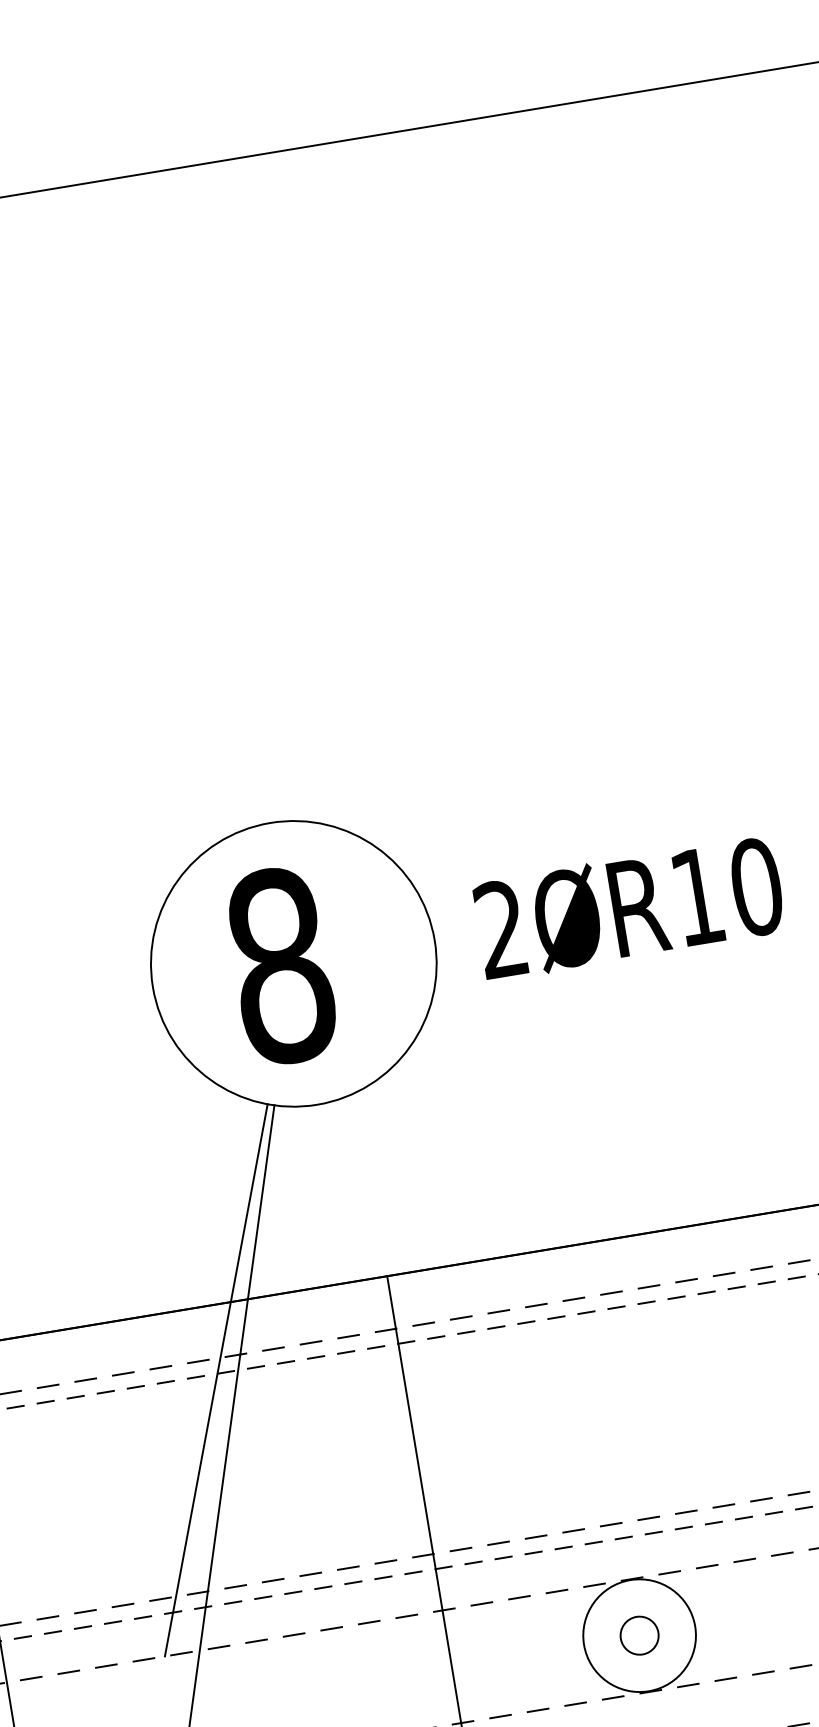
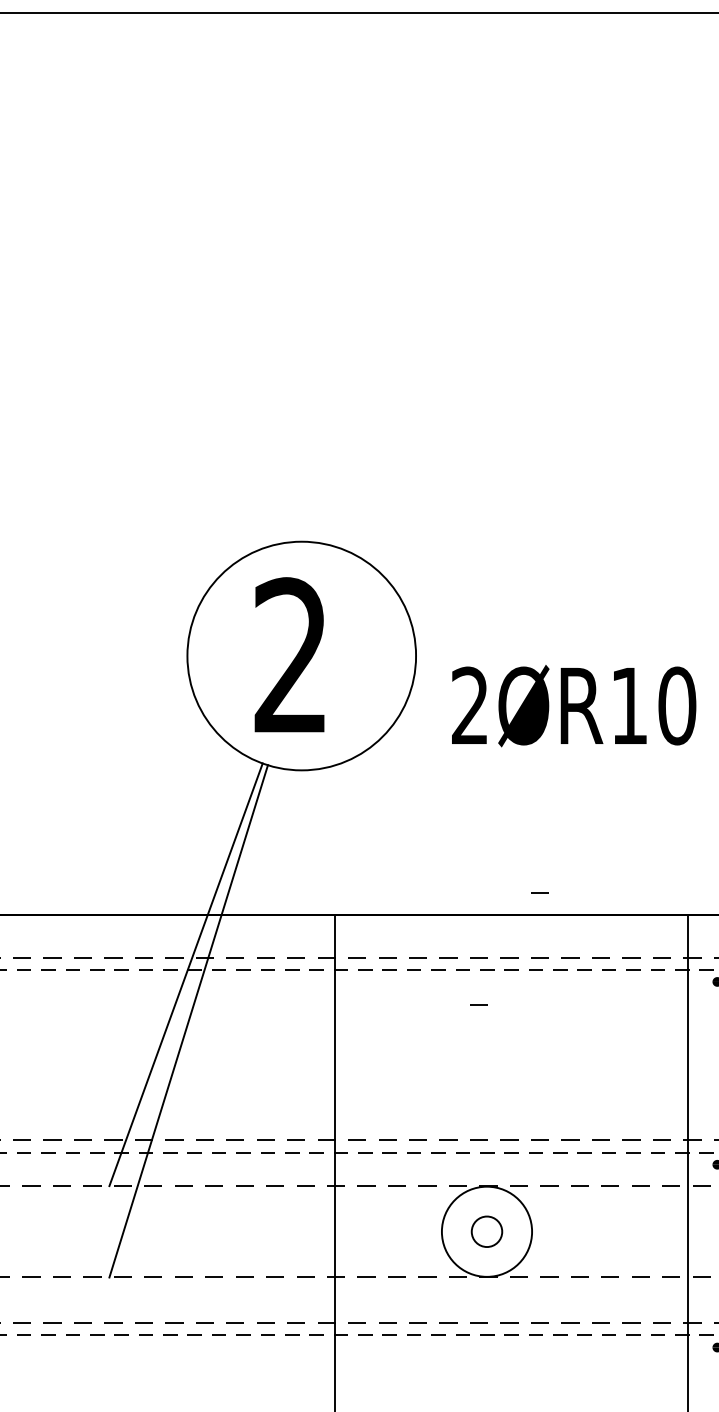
text: (630, 908) -> (574, 706), moved
text: (281, 966) -> (291, 656), 8 -> 2
line: (635, 1206) -> (539, 892), added
line: (582, 1357) -> (478, 1004), added

